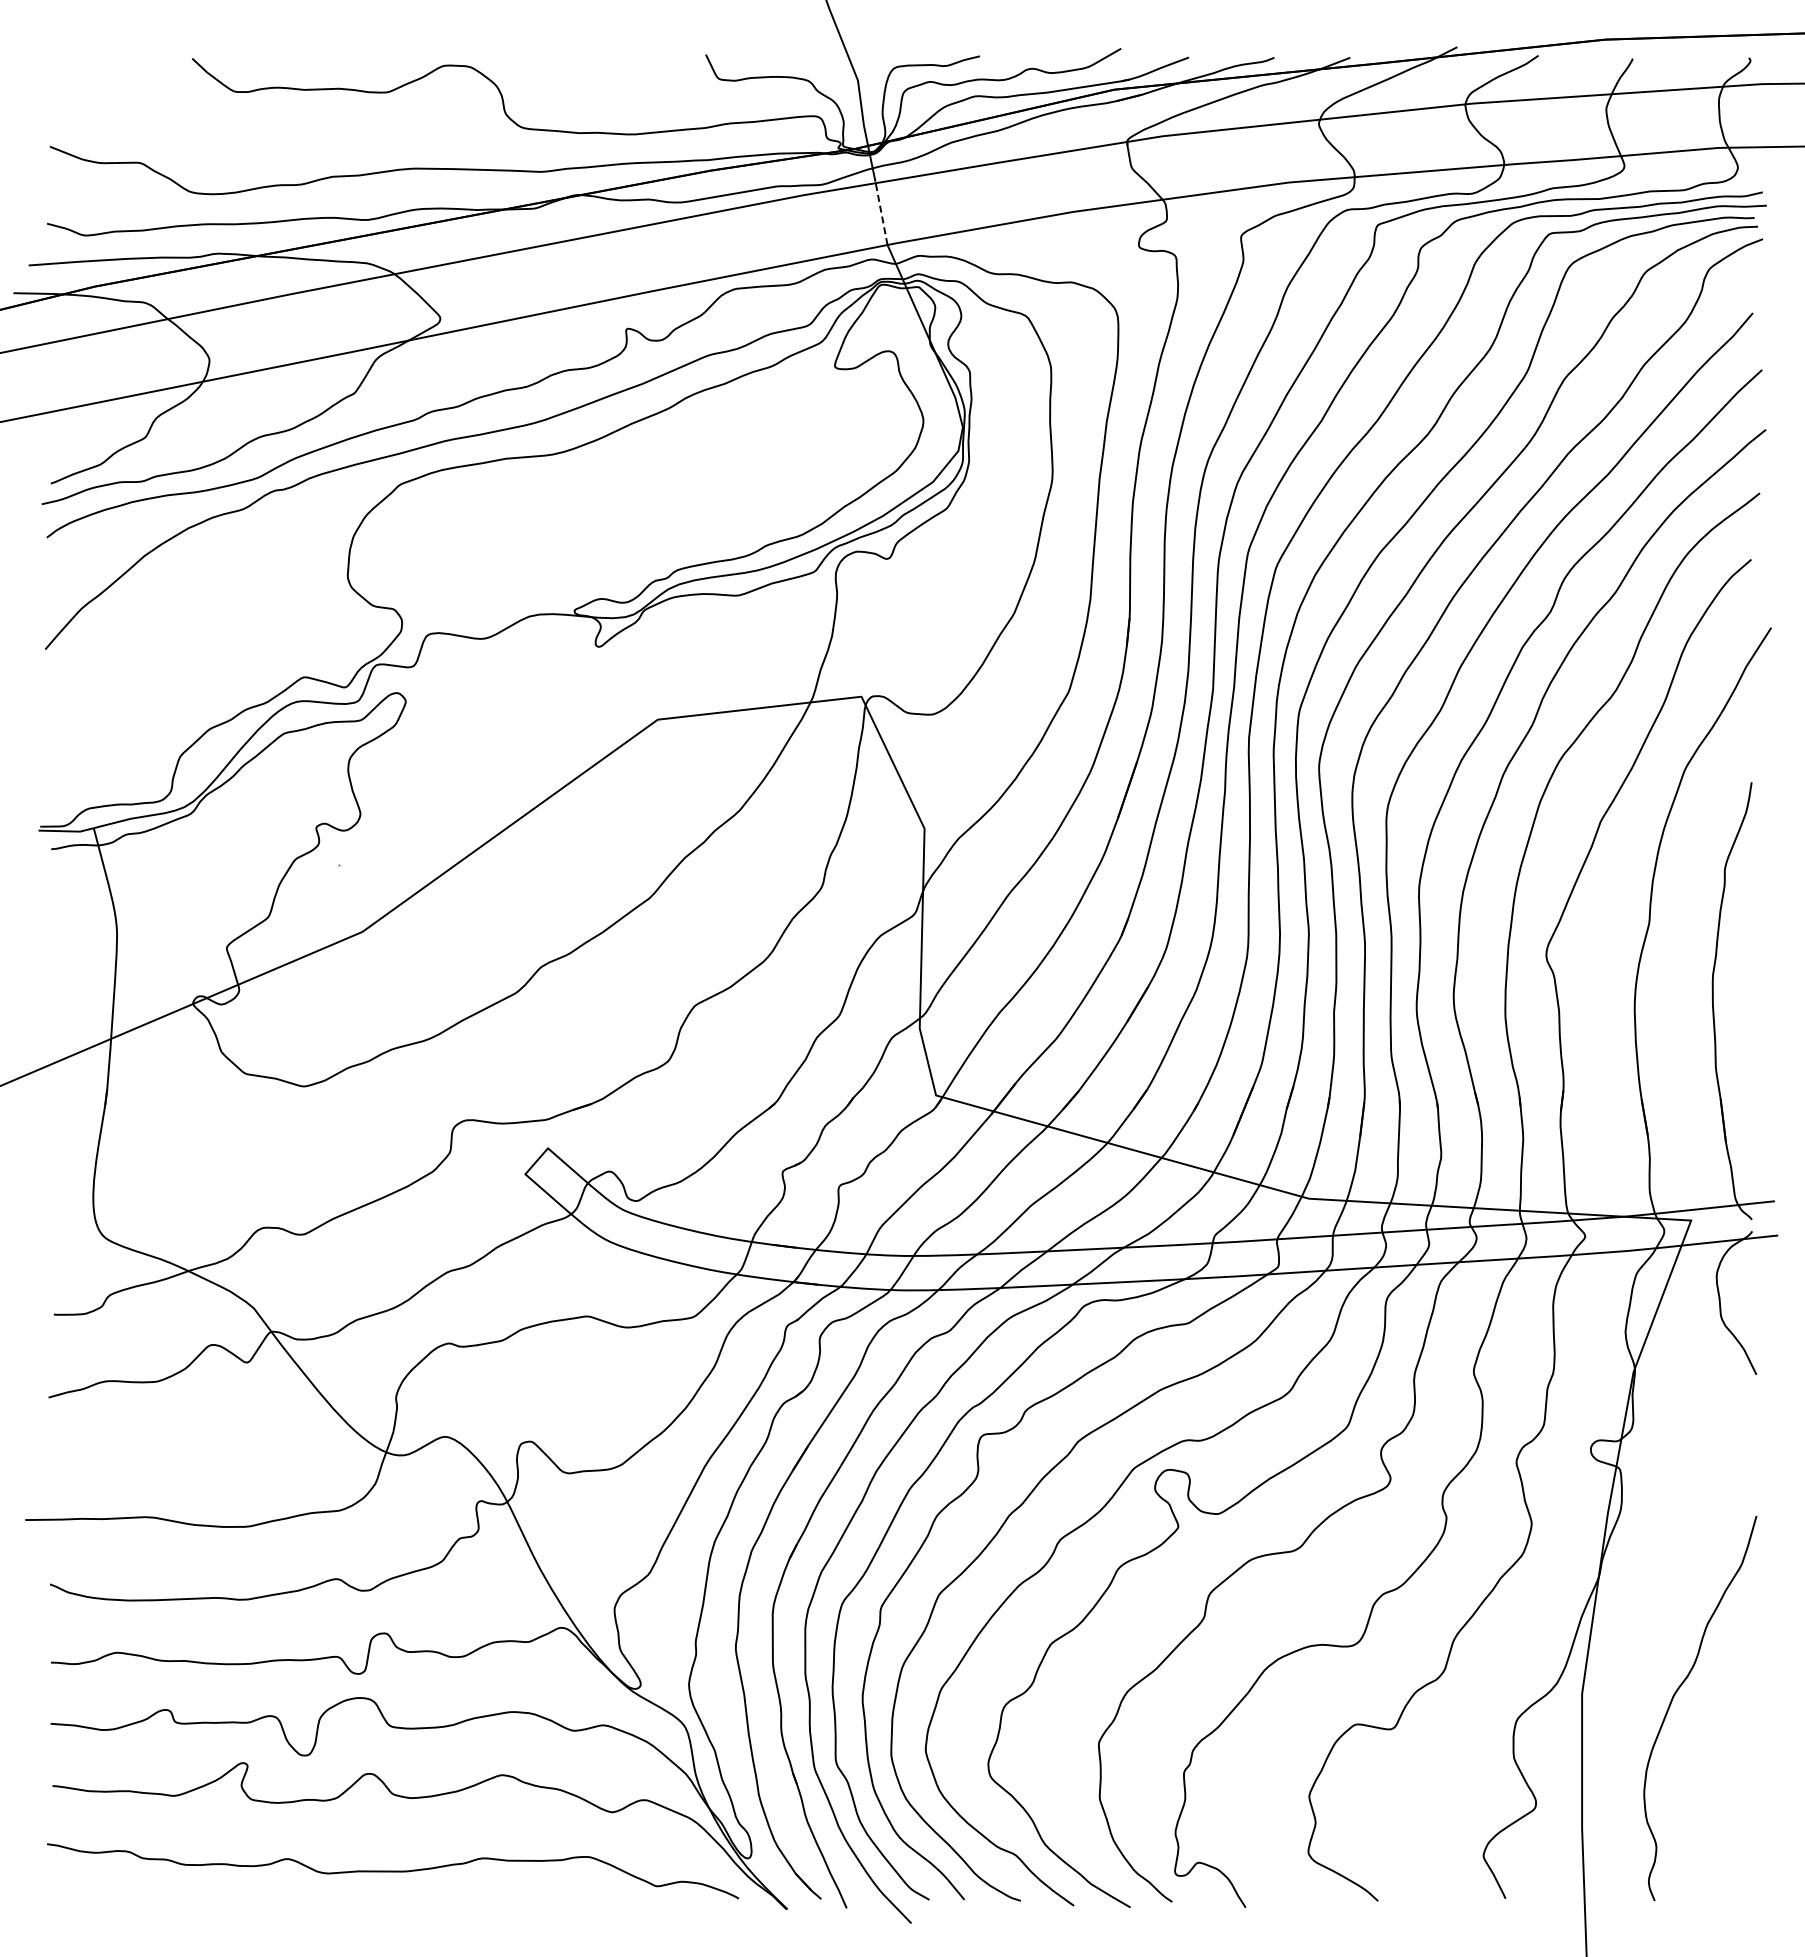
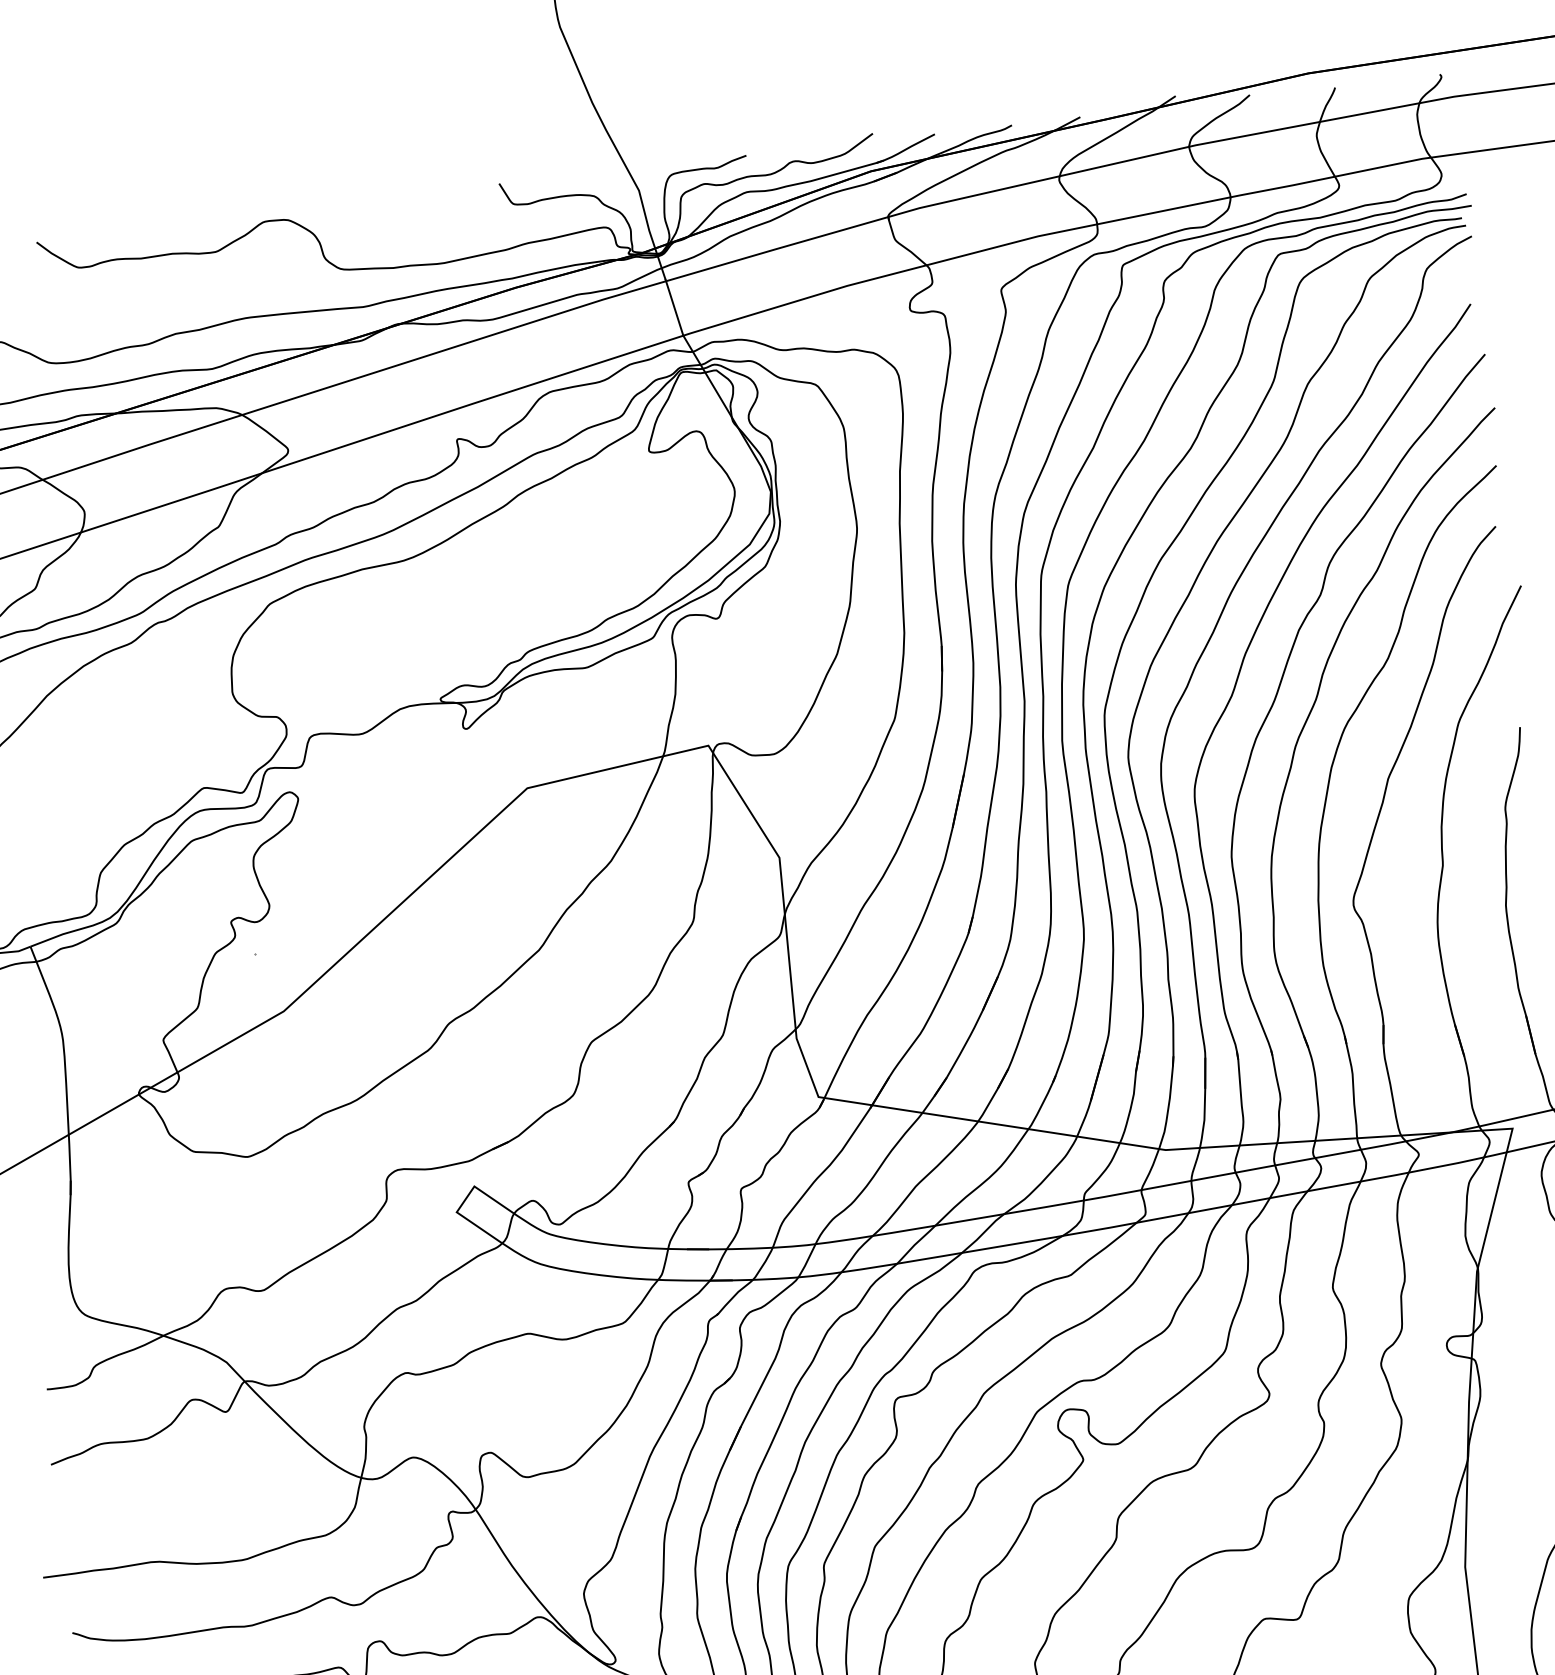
line: (881, 212) -> (674, 307), dashed -> solid

